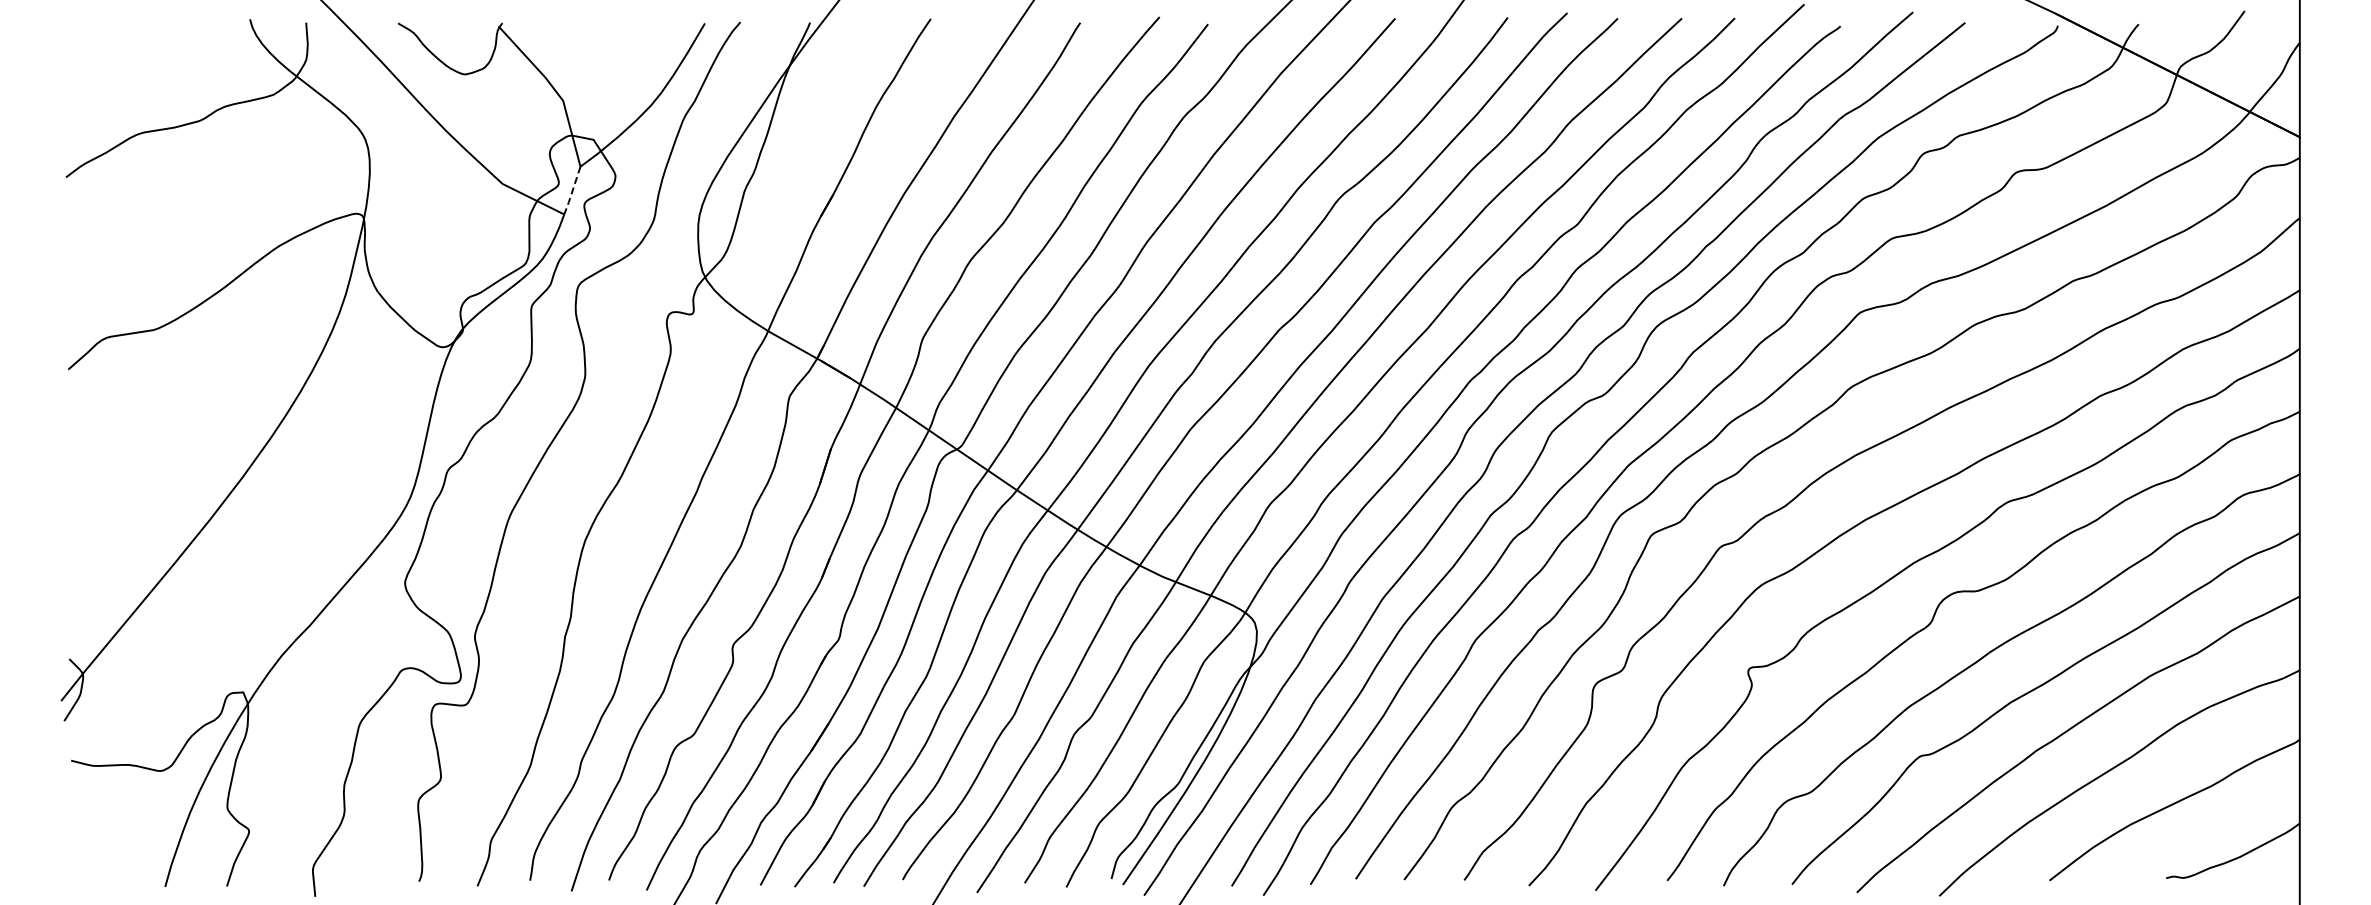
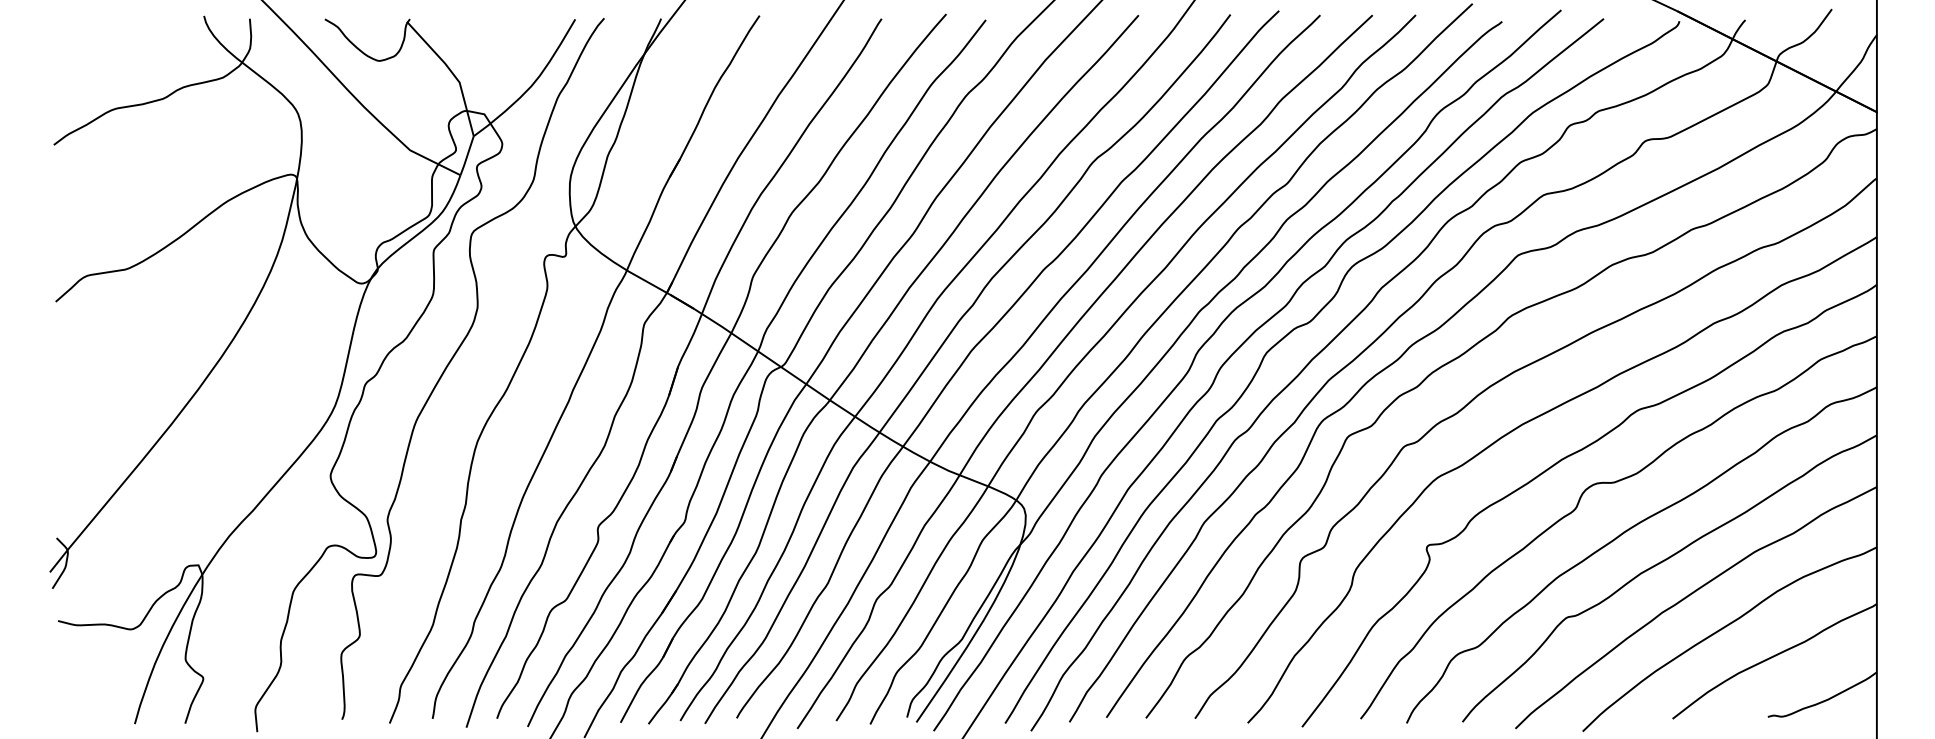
line: (572, 191) -> (467, 156), dashed -> solid

